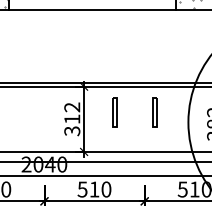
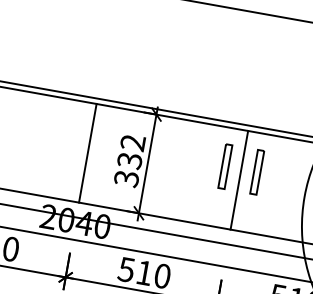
part: (114, 112) -> (224, 166), moved
line: (44, 118) -> (88, 152), added
line: (144, 118) -> (239, 179), added
text: (72, 119) -> (130, 161), 312 -> 332

